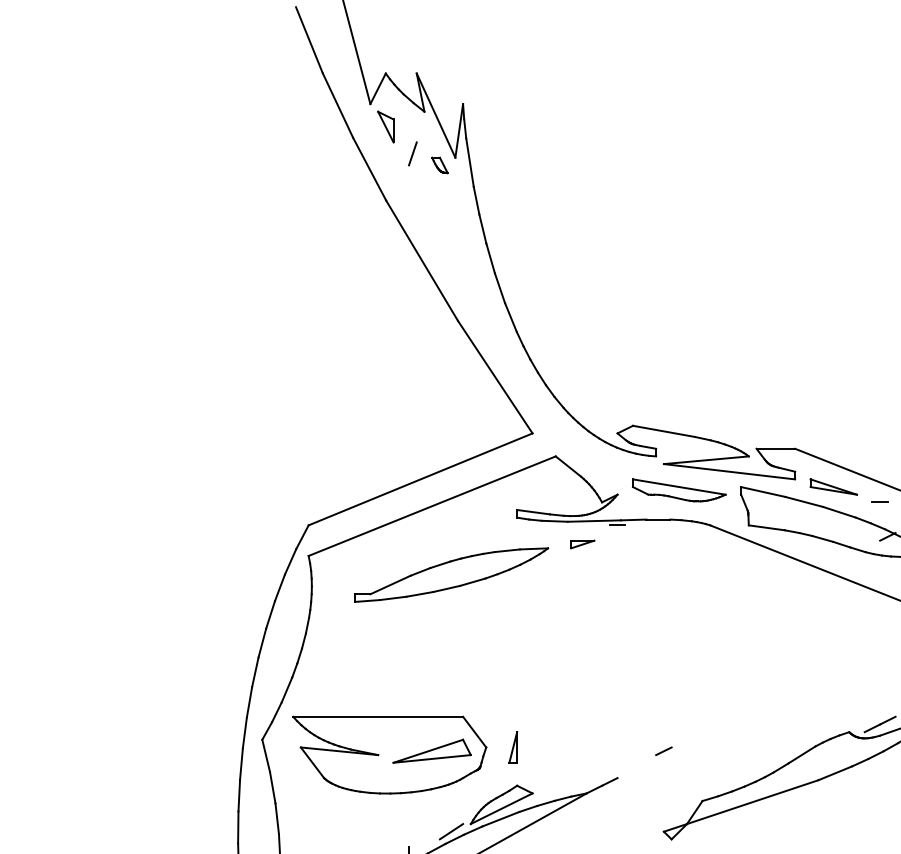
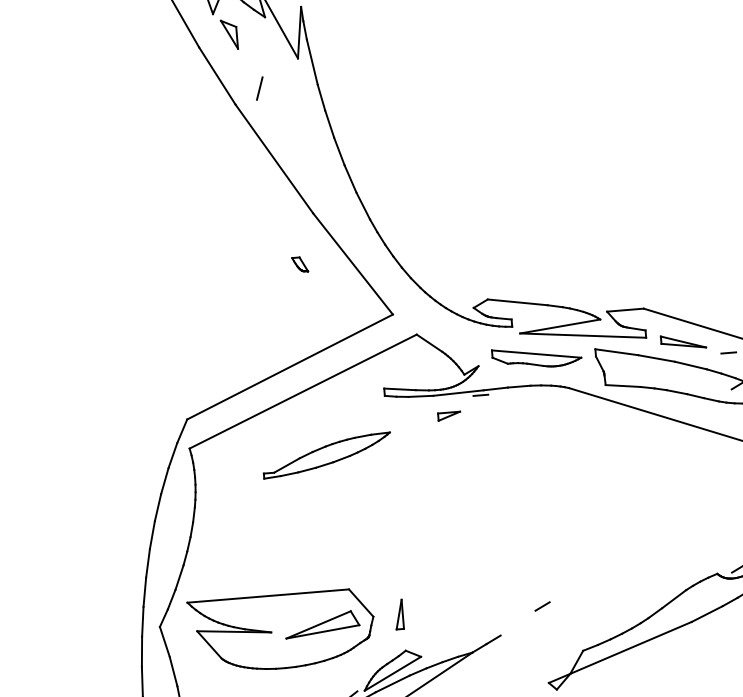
line: (412, 153) -> (259, 88), moved
part: (439, 165) -> (299, 264), moved
part: (451, 574) -> (326, 455), size x0.7

